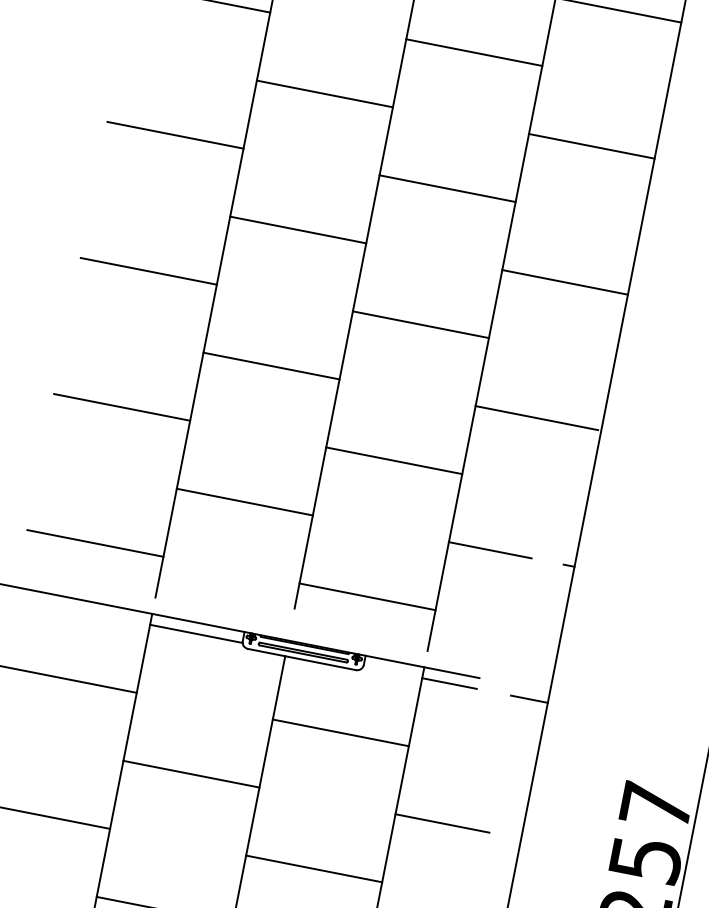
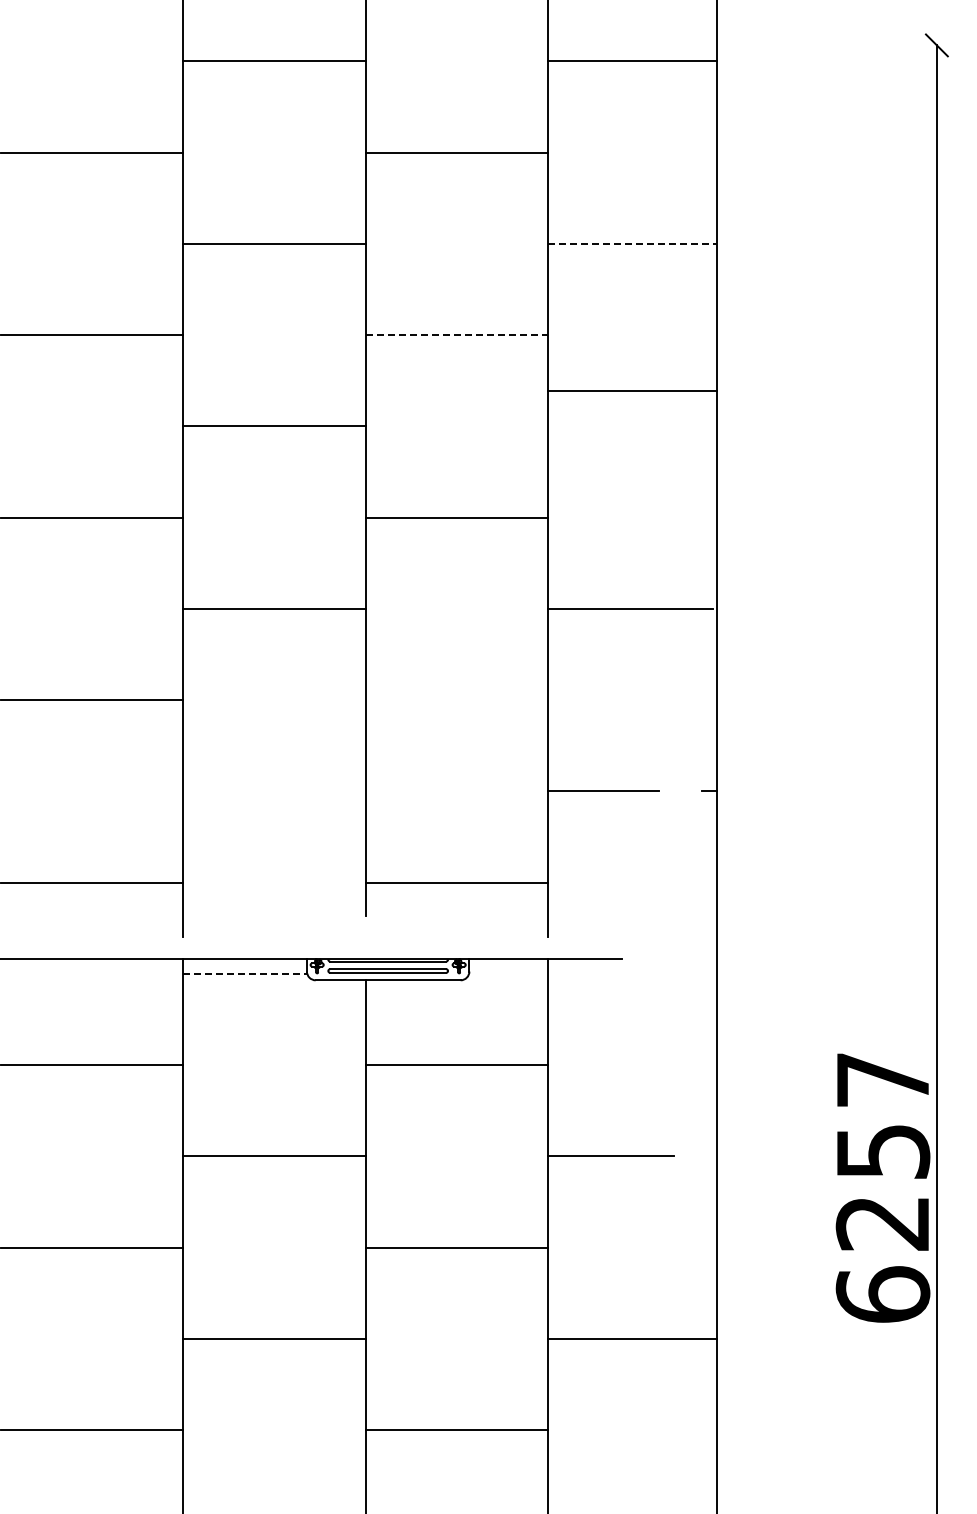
line: (591, 146) -> (632, 243), solid -> dashed
line: (448, 189) -> (457, 335), solid -> dashed
line: (565, 282) -> (632, 391), moved
line: (393, 460) -> (456, 700), removed
line: (244, 502) -> (274, 791), removed
line: (196, 633) -> (245, 973), solid -> dashed
line: (449, 683) -> (584, 973), removed
line: (529, 698) -> (691, 973), removed

